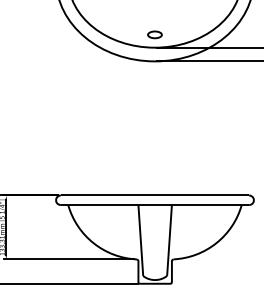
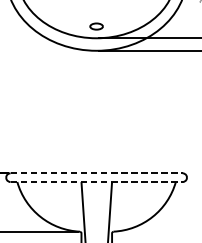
line: (155, 195) -> (97, 173), solid -> dashed
line: (155, 205) -> (97, 182), solid -> dashed

